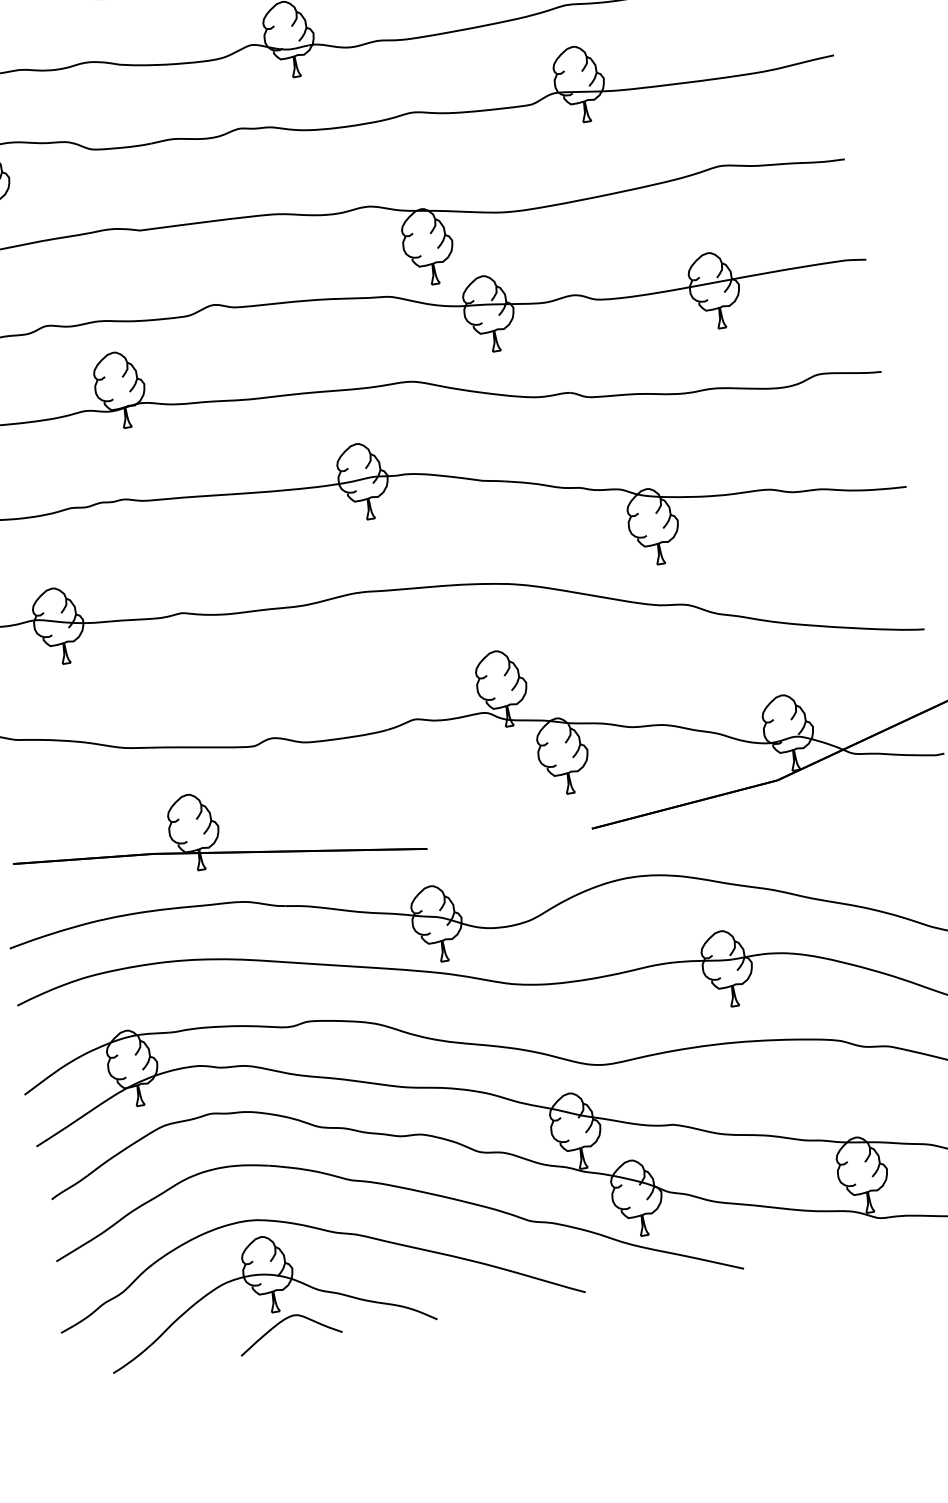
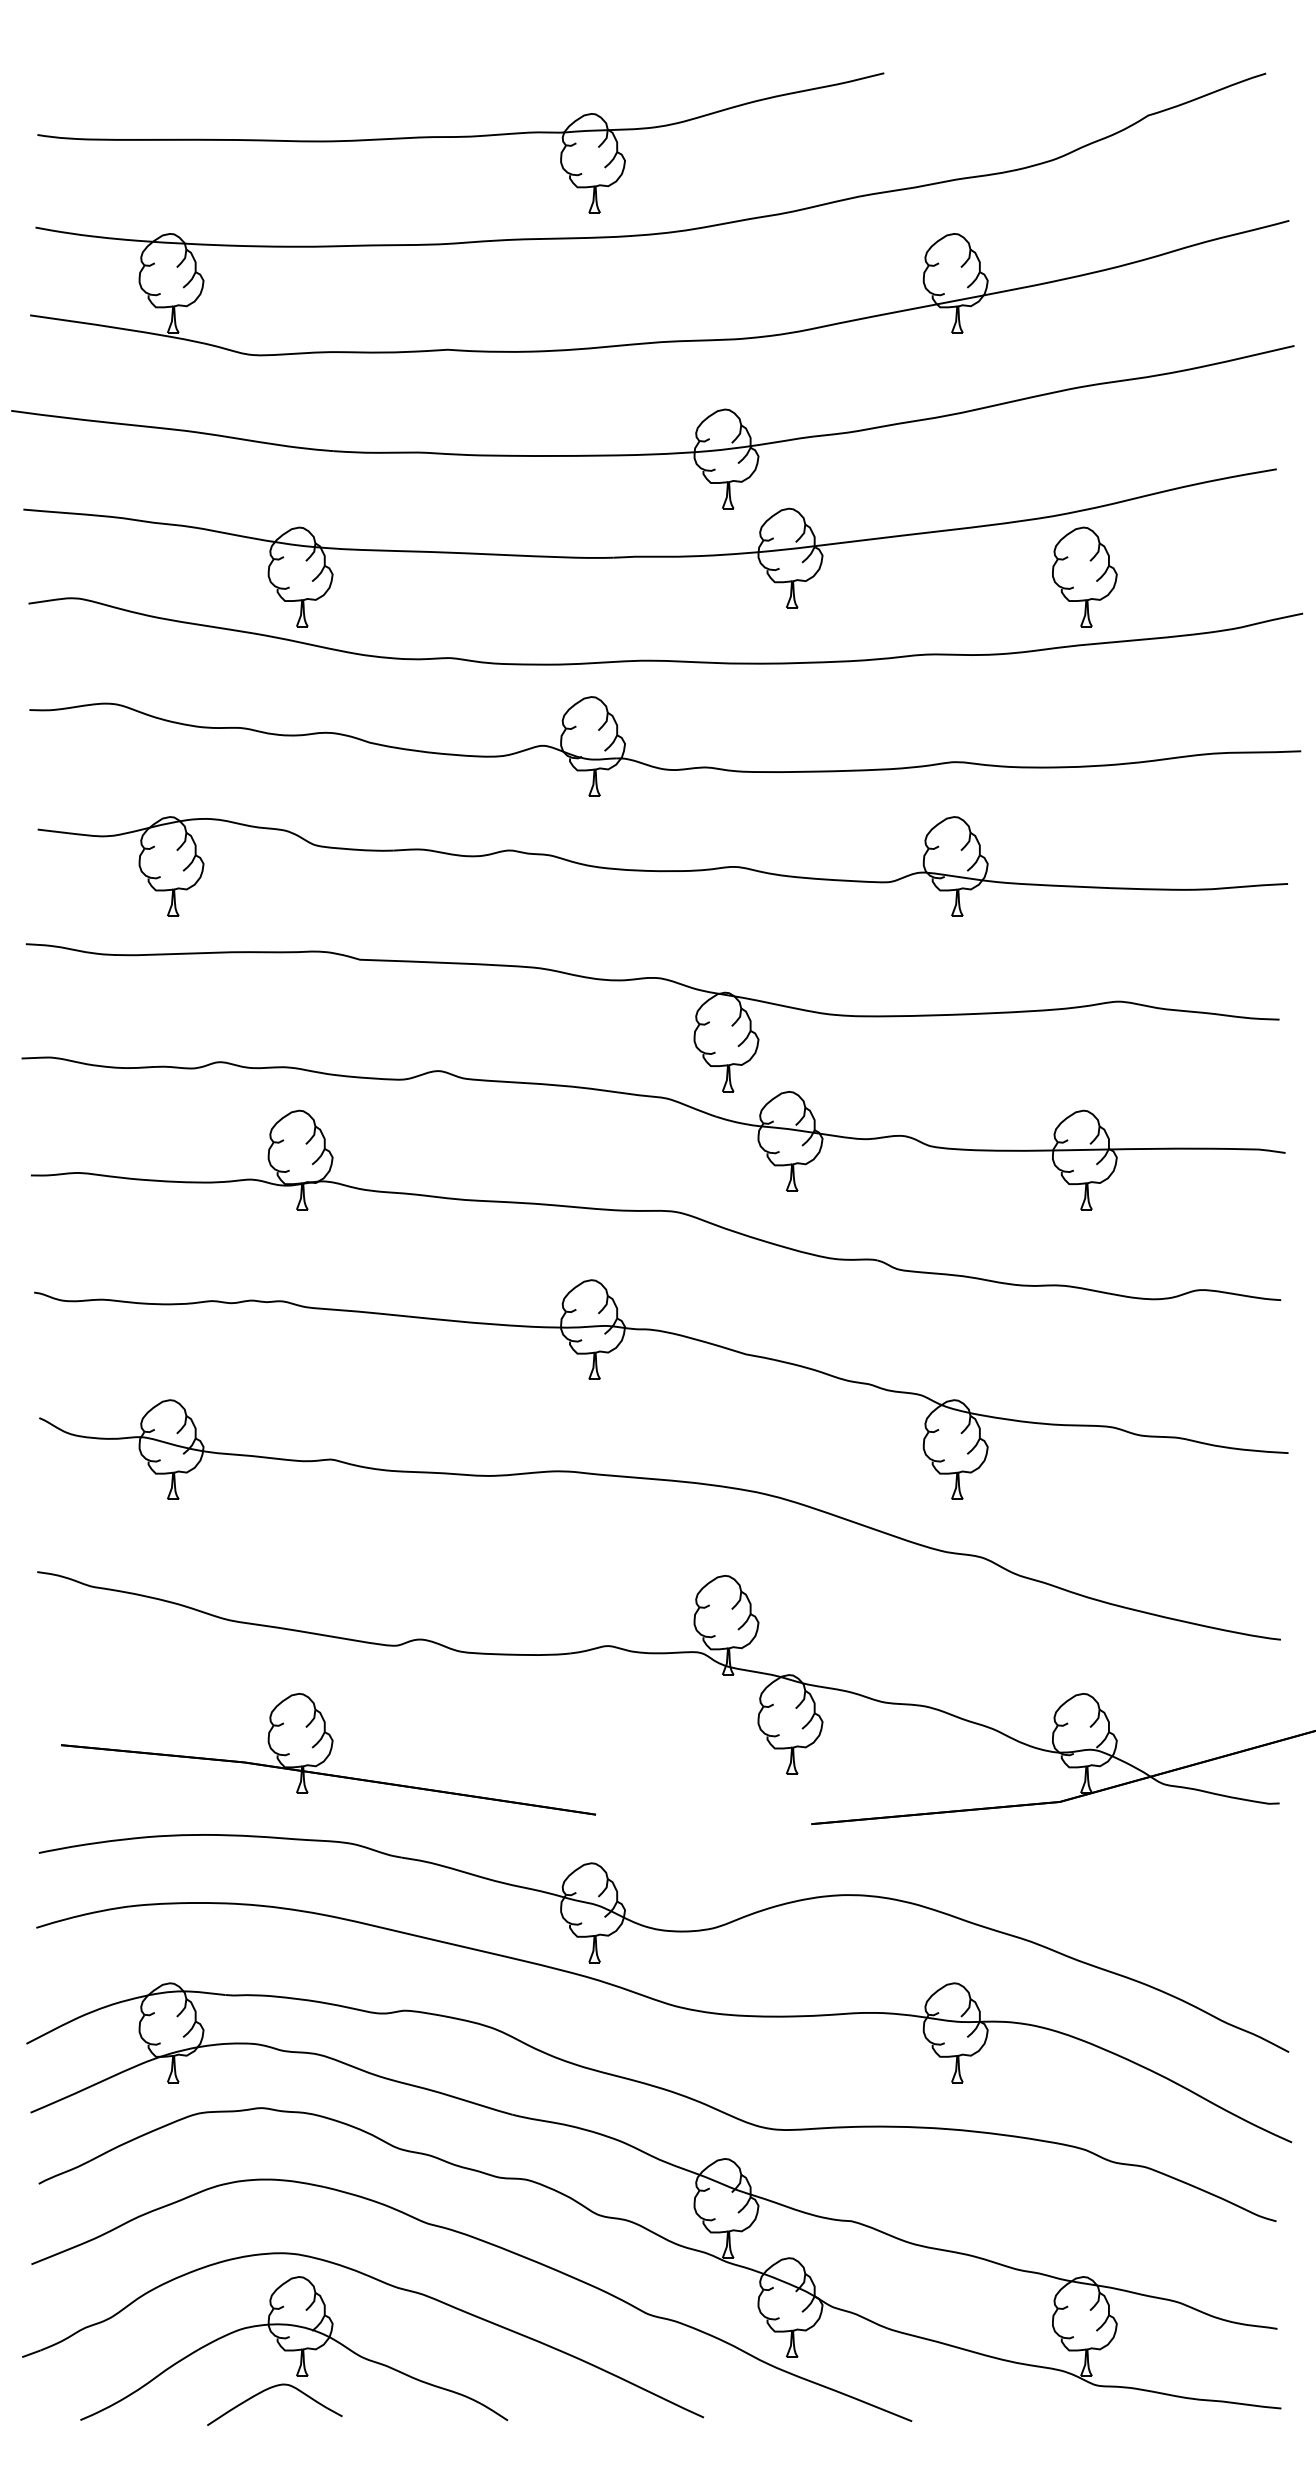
curve: (282, 1321) -> (267, 2390), moved

